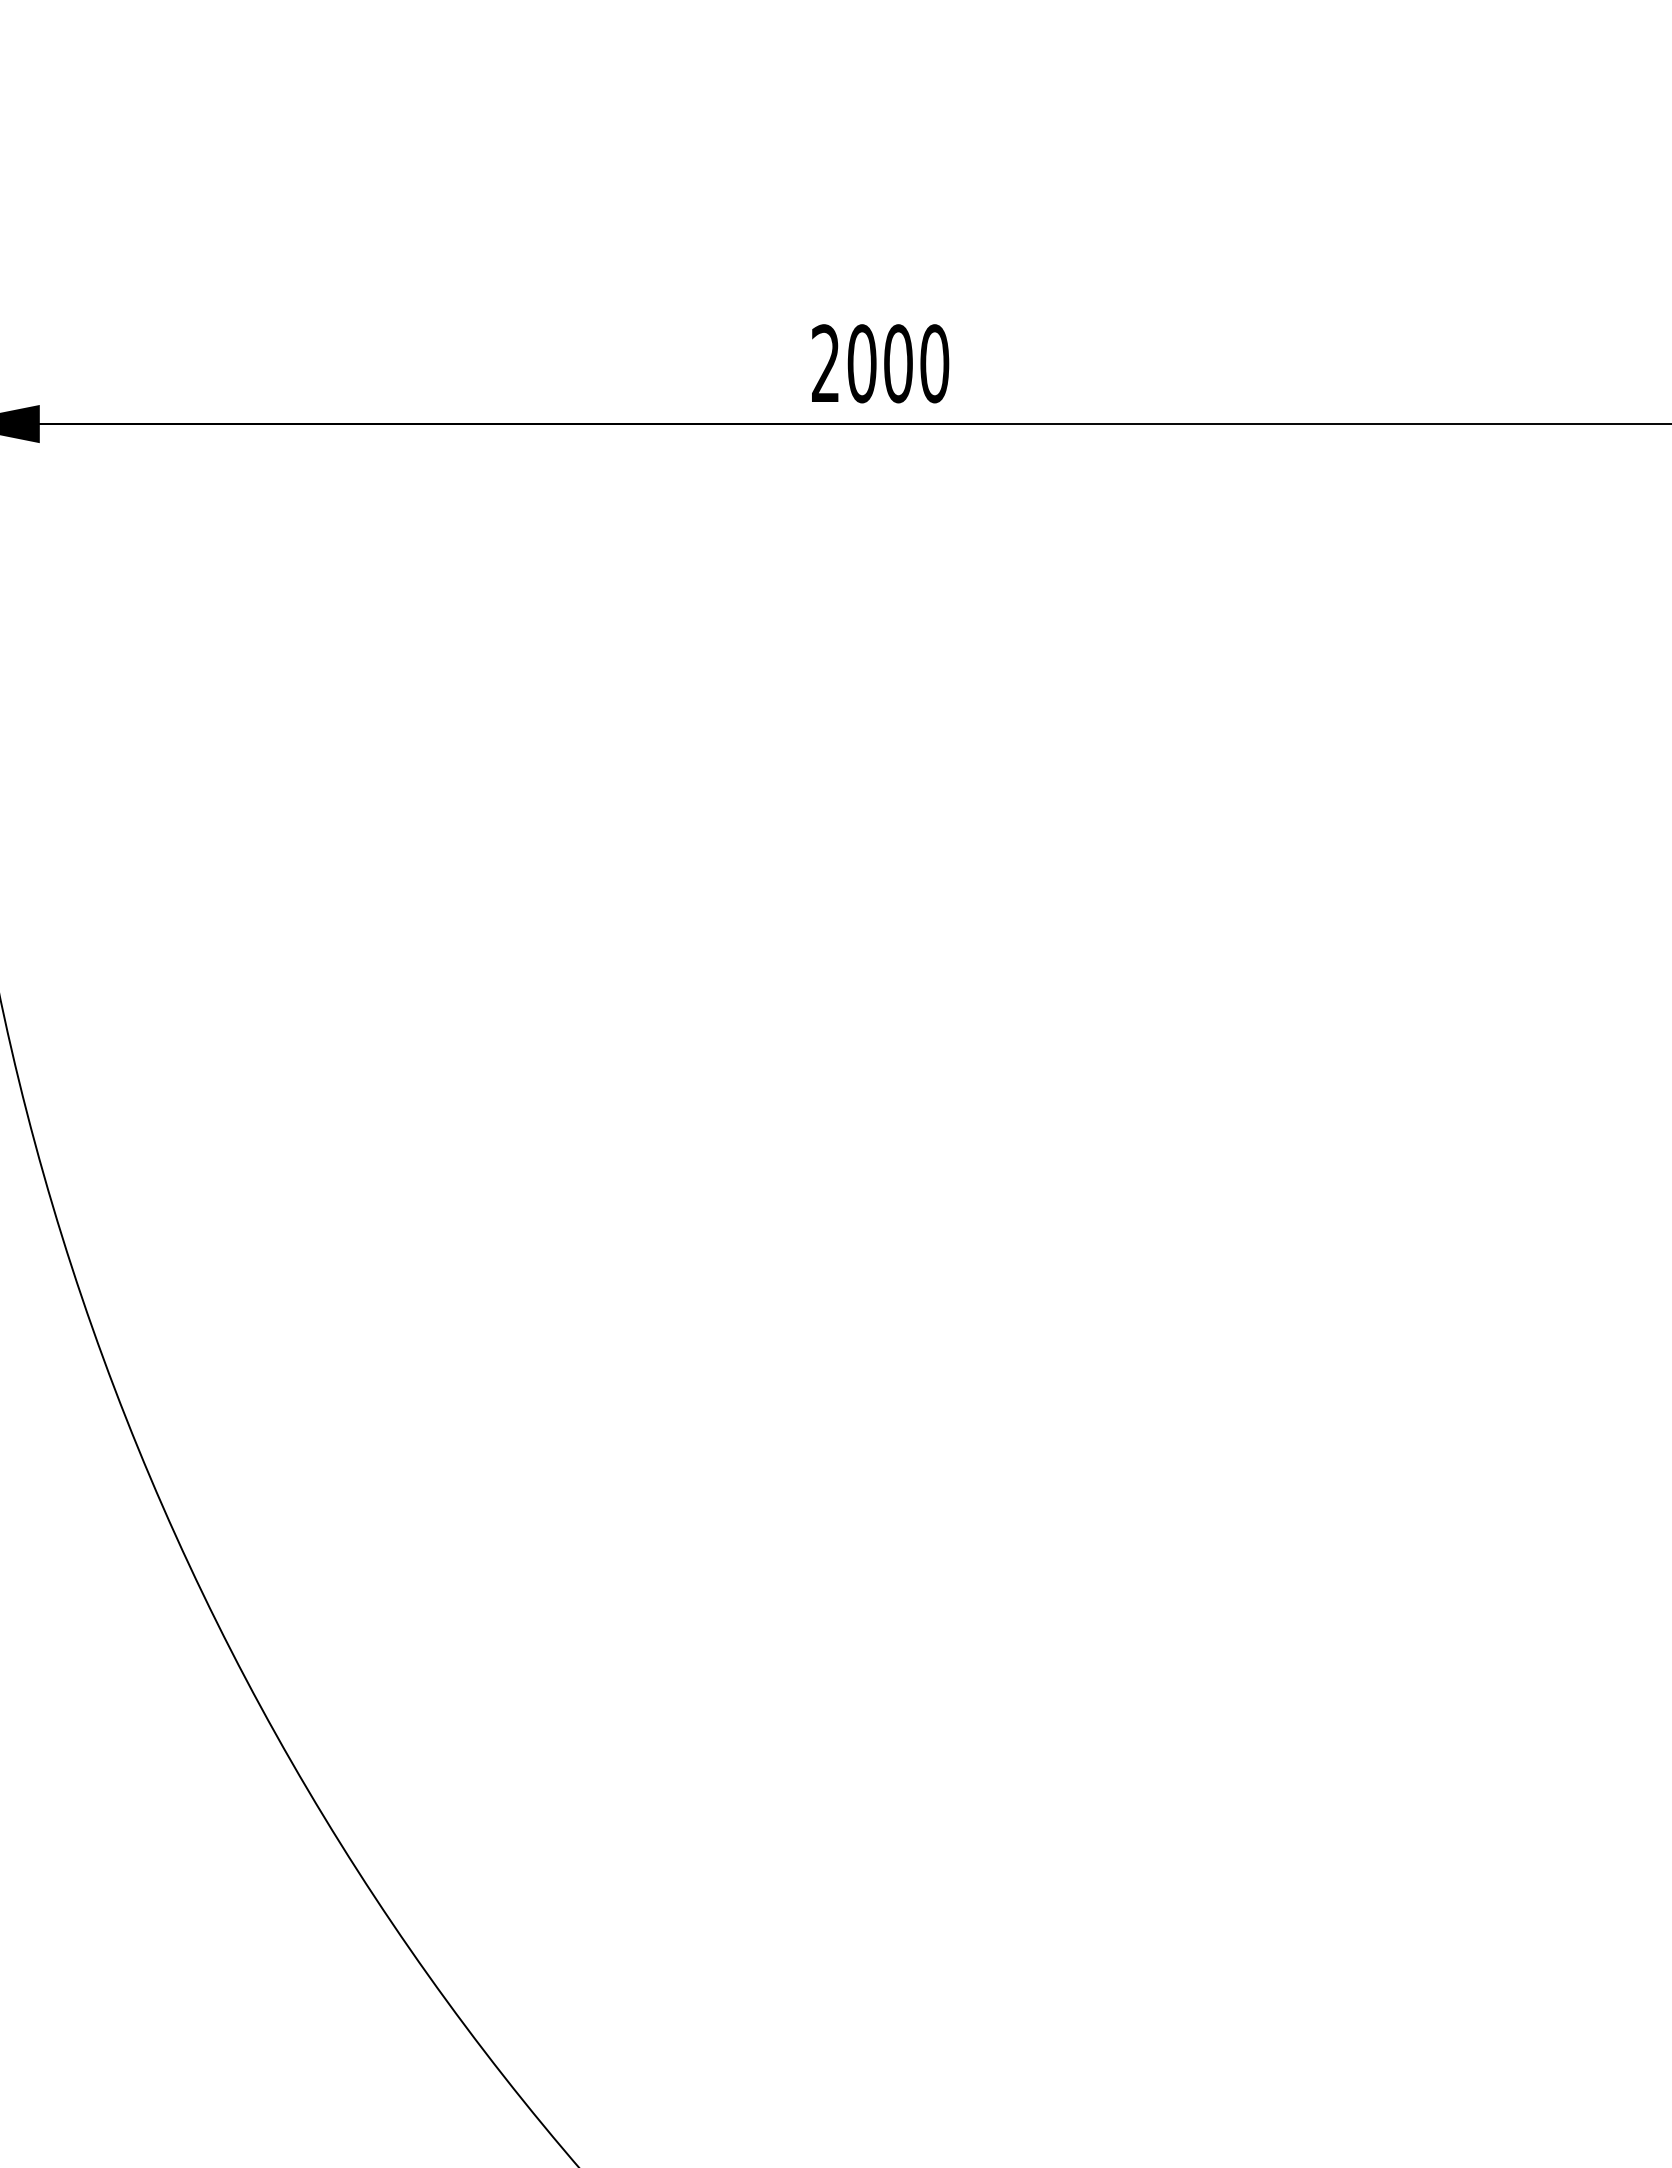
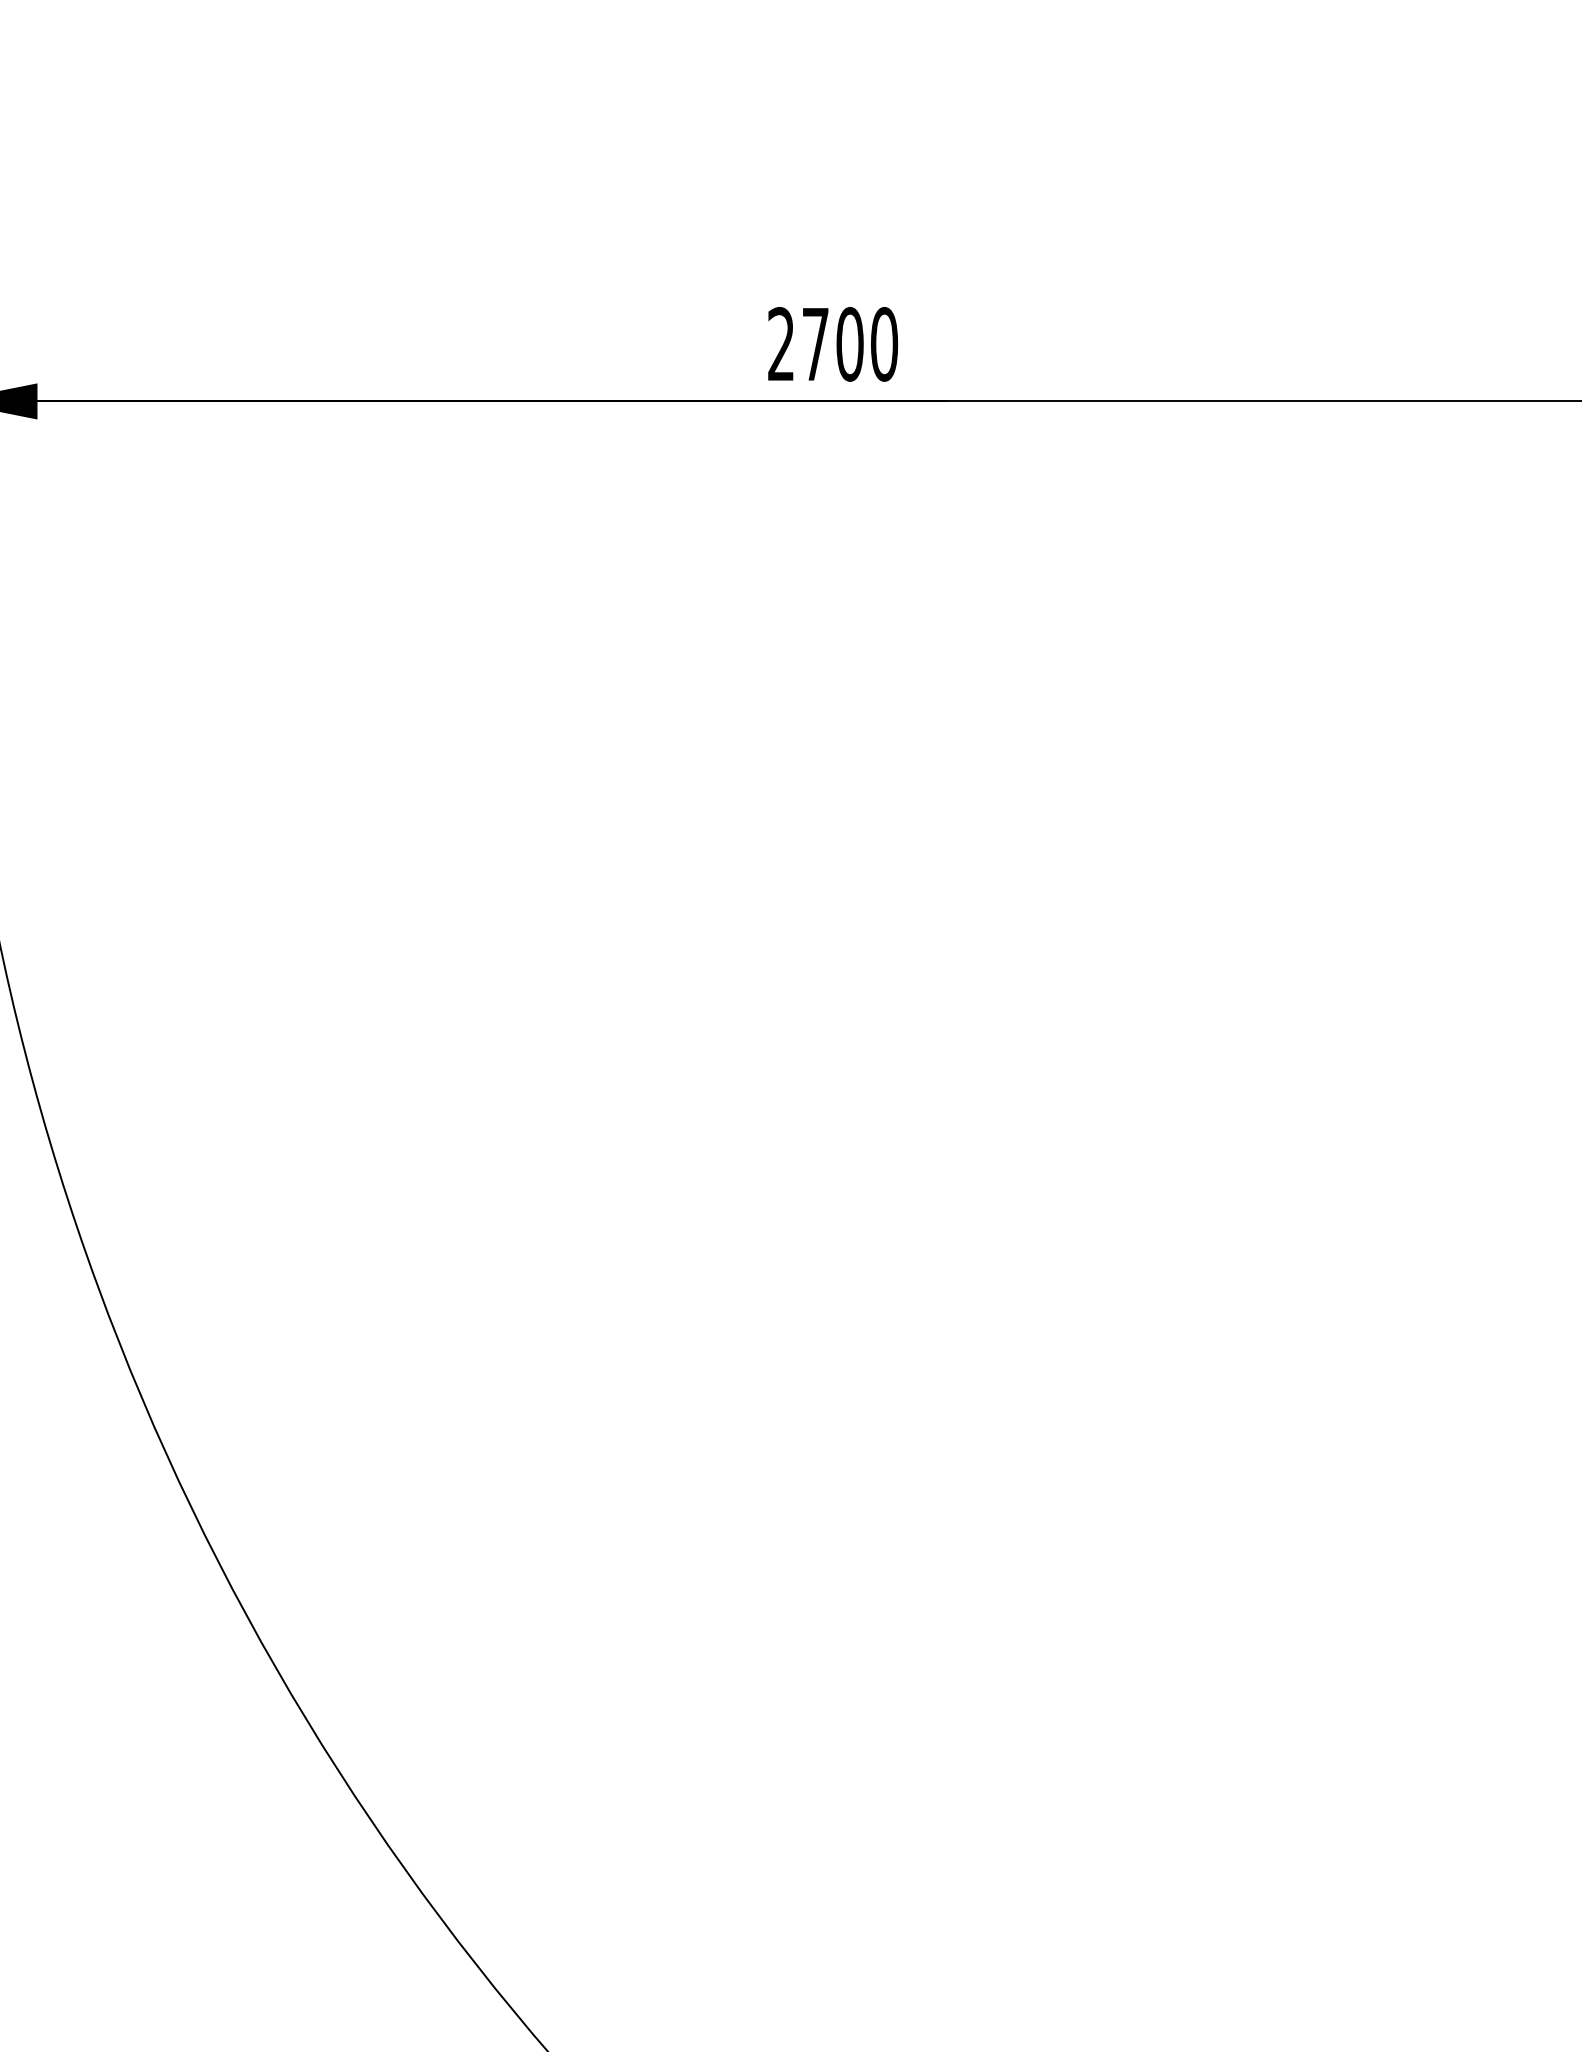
text: (861, 363) -> (815, 344), 2000 -> 2700

